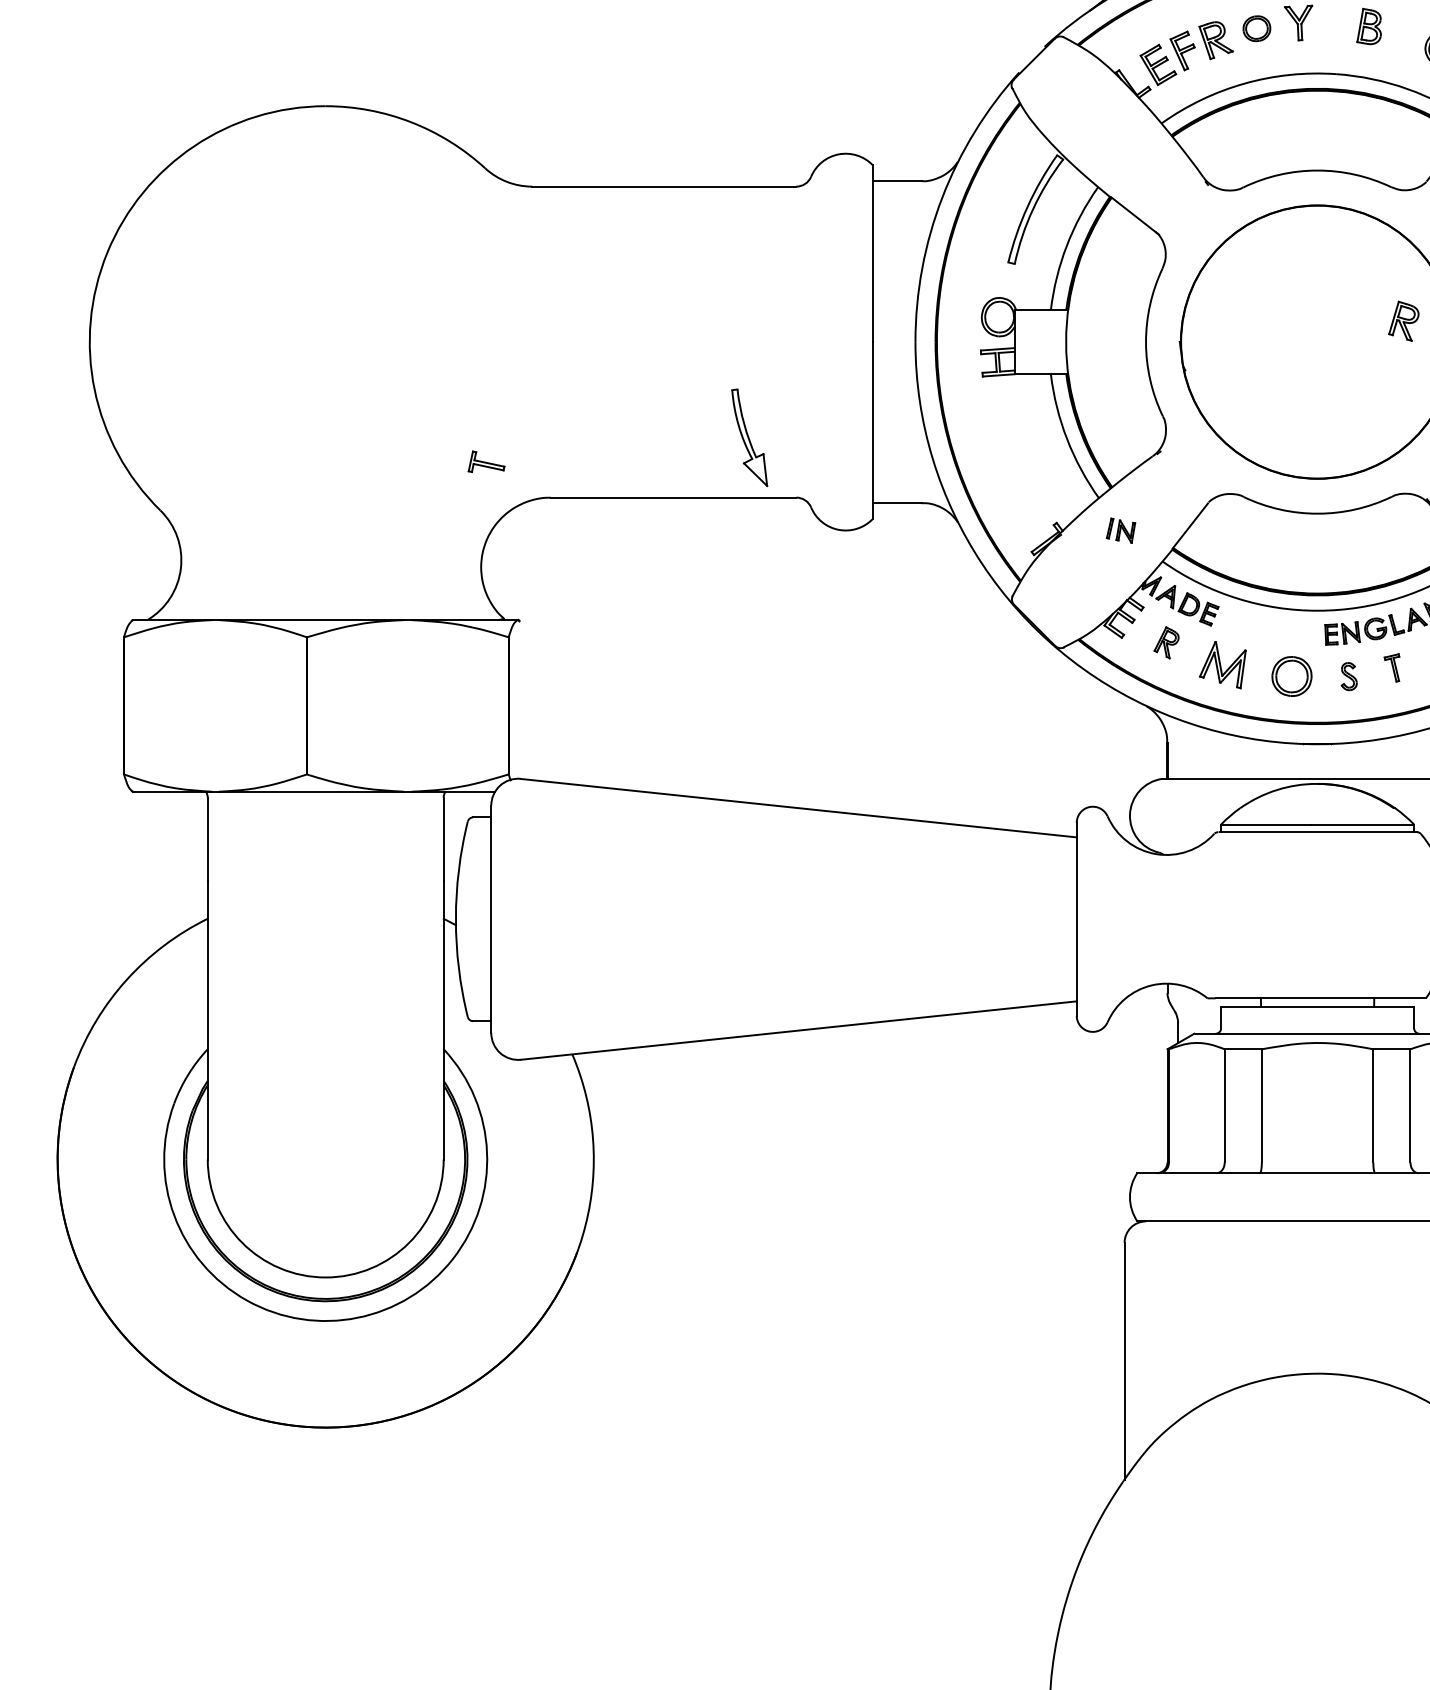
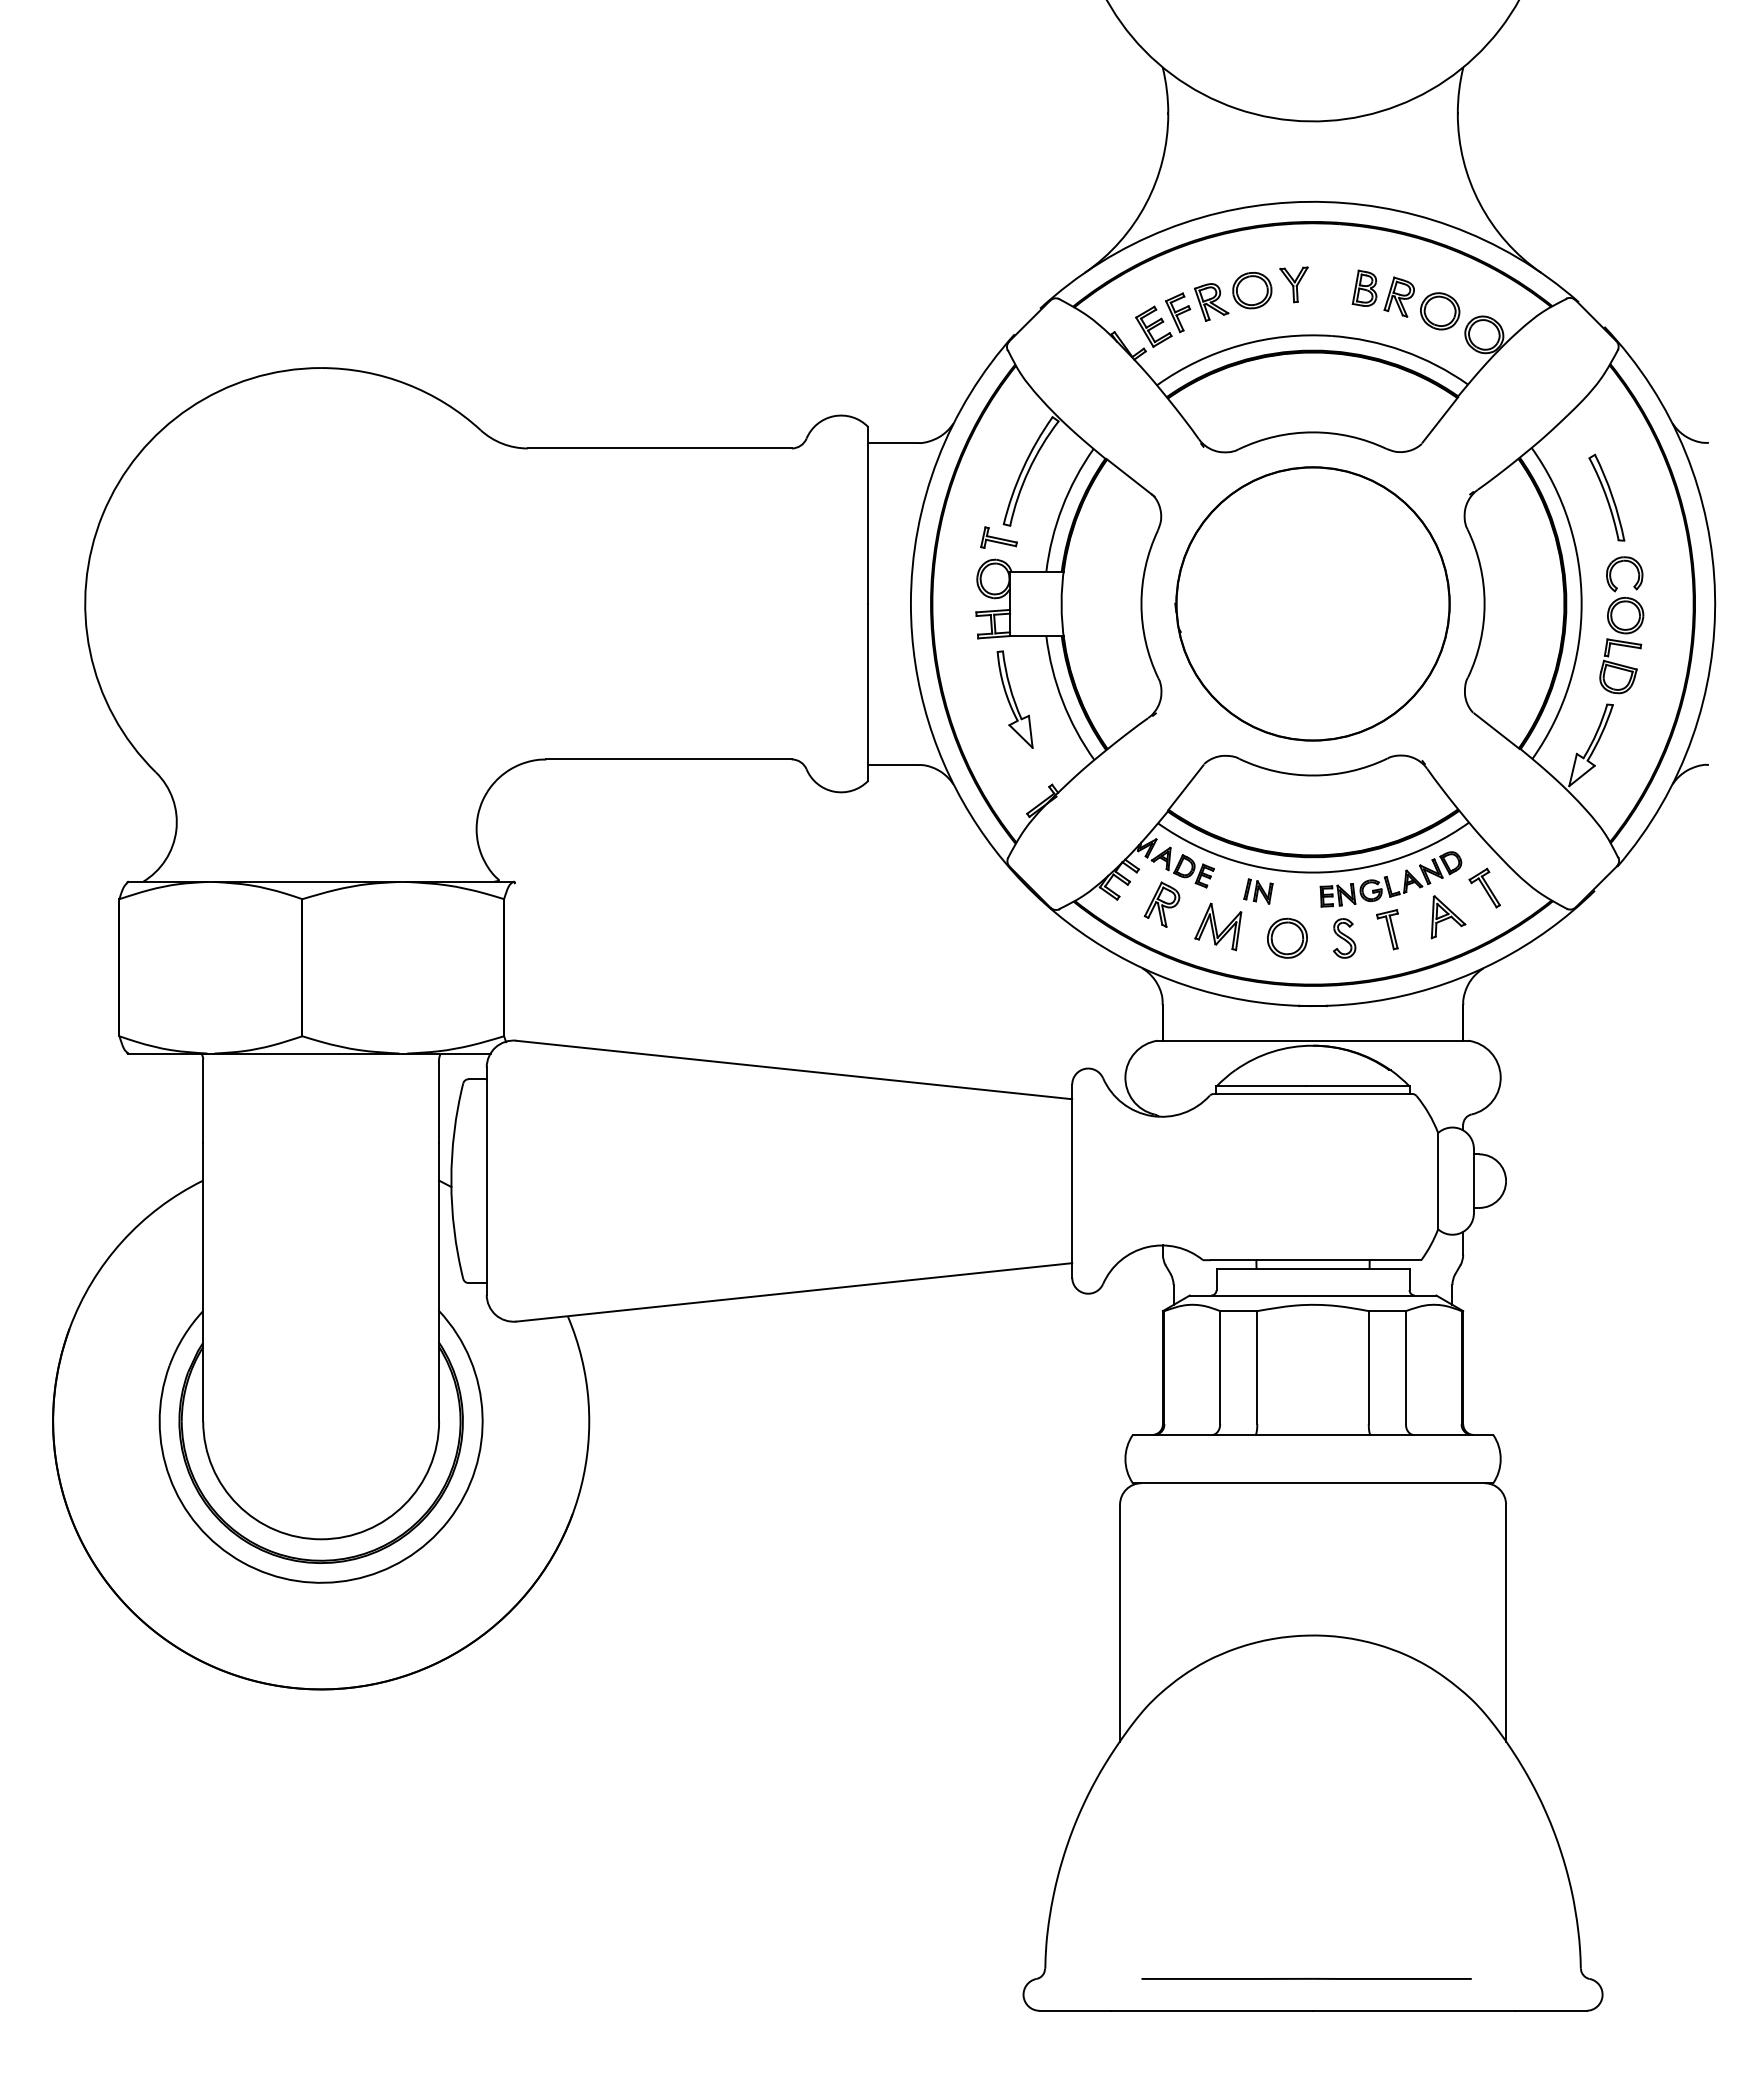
part: (1257, 28) -> (1252, 290), size x1.43
part: (1403, 320) -> (1398, 296), moved
part: (749, 437) -> (1014, 699), moved
part: (486, 461) -> (998, 537), moved
part: (1121, 530) -> (1258, 891), moved
part: (1166, 642) -> (1161, 904), size x1.43
part: (1392, 667) -> (1387, 929), size x1.43
part: (1349, 676) -> (1344, 938), size x1.43

